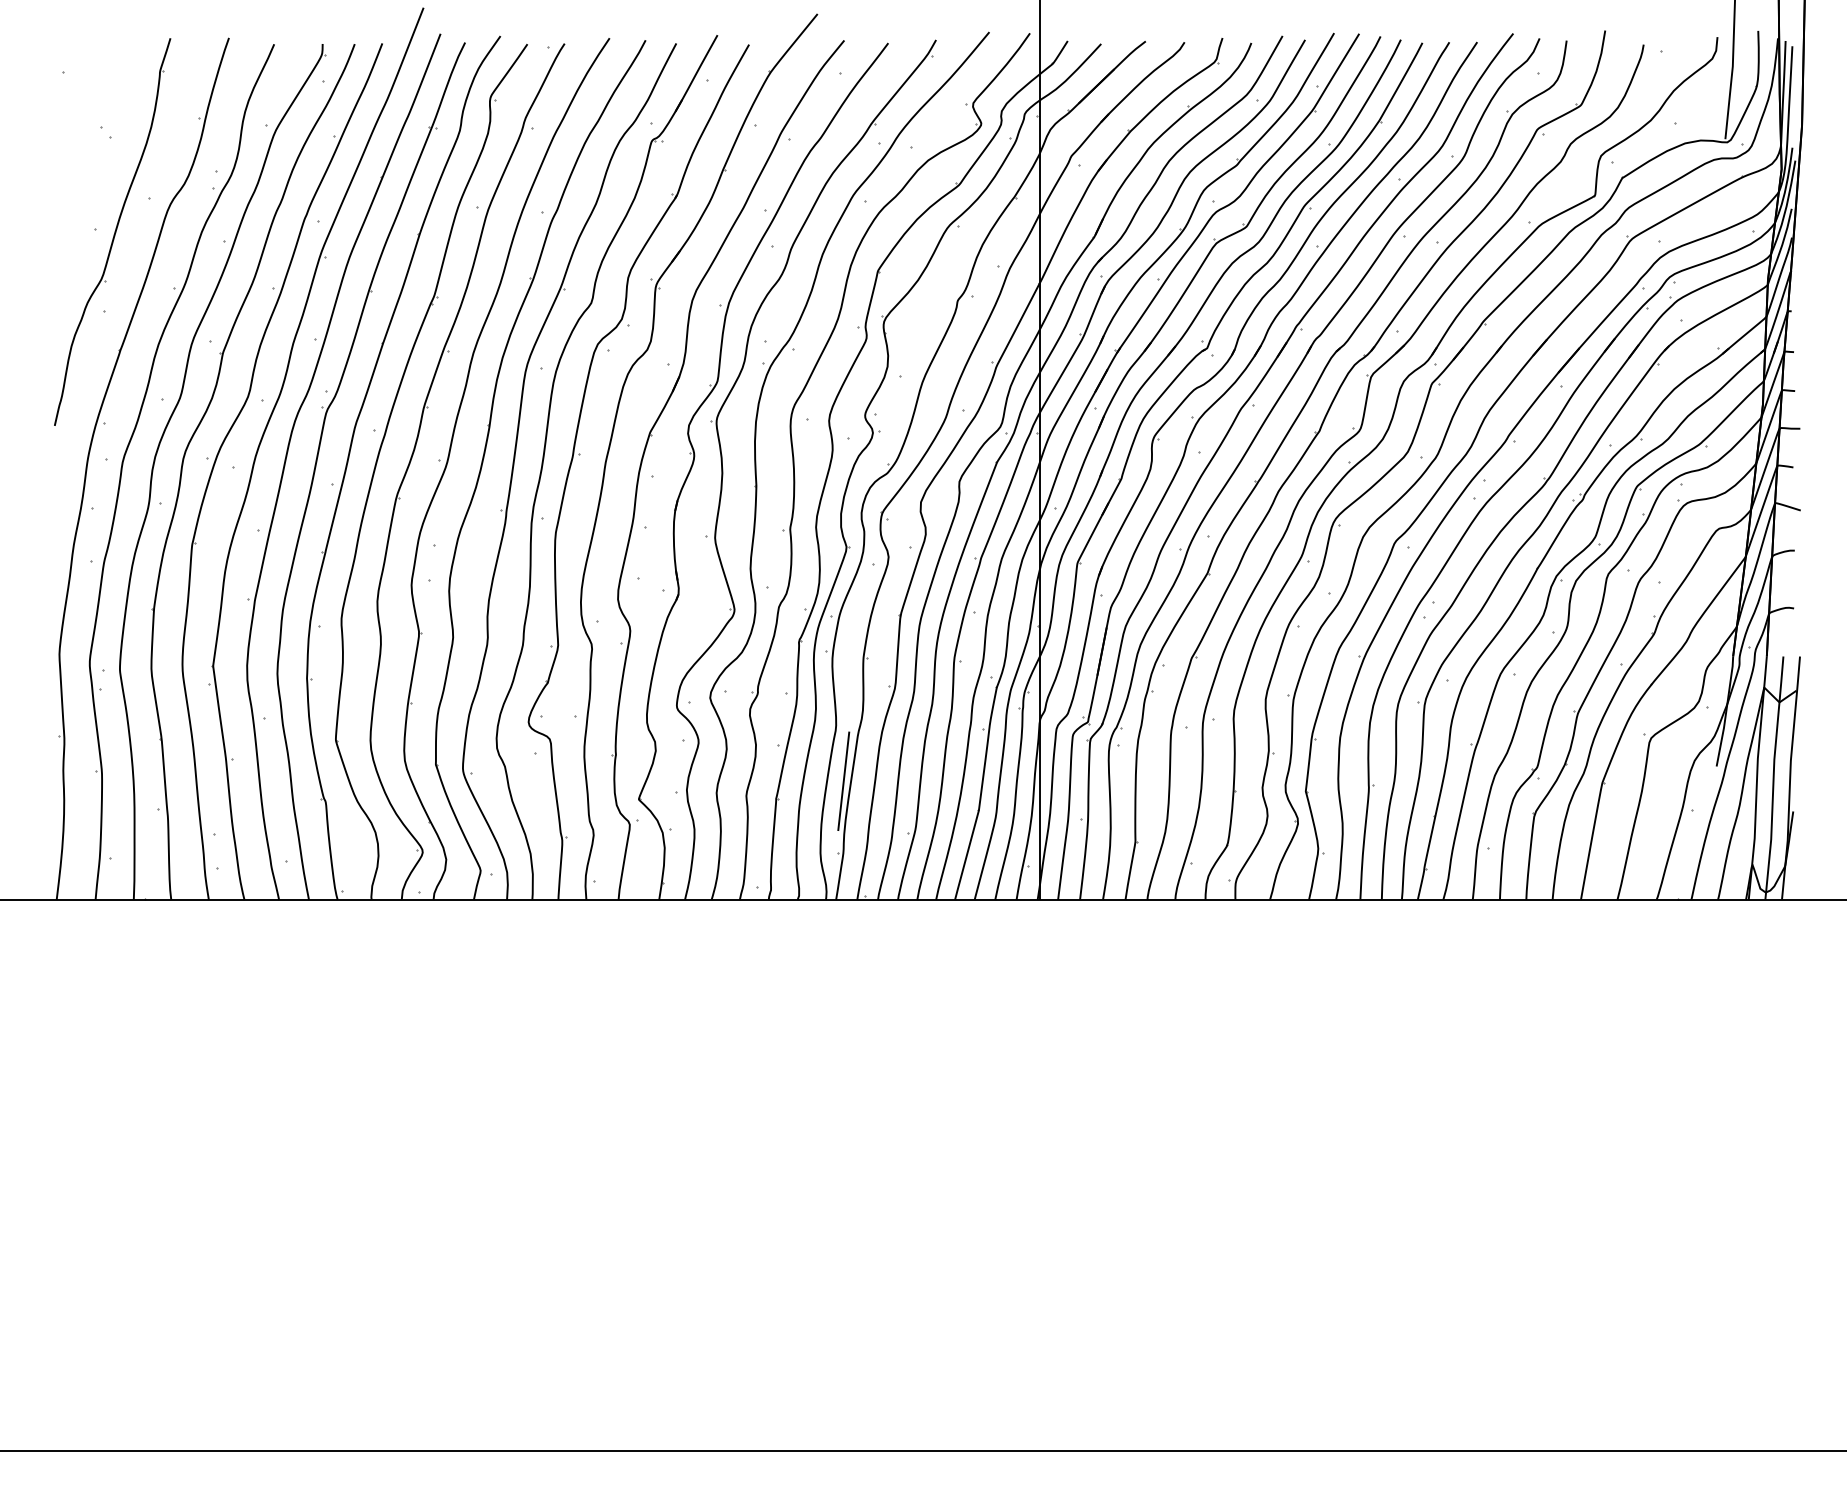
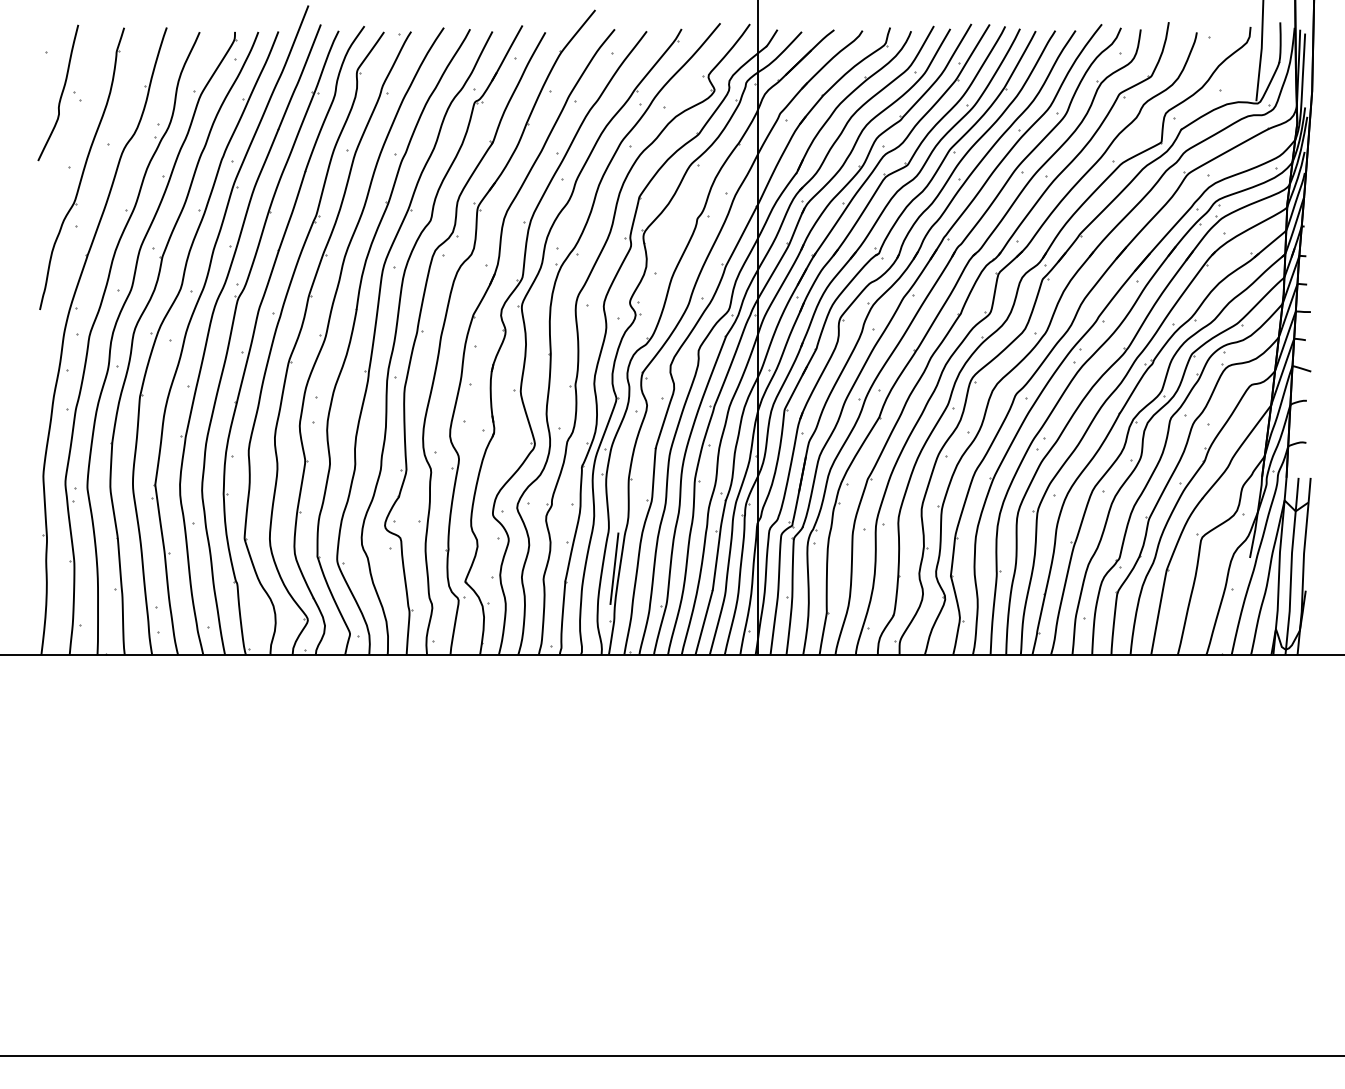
curve: (84, 127) -> (61, 92), added

